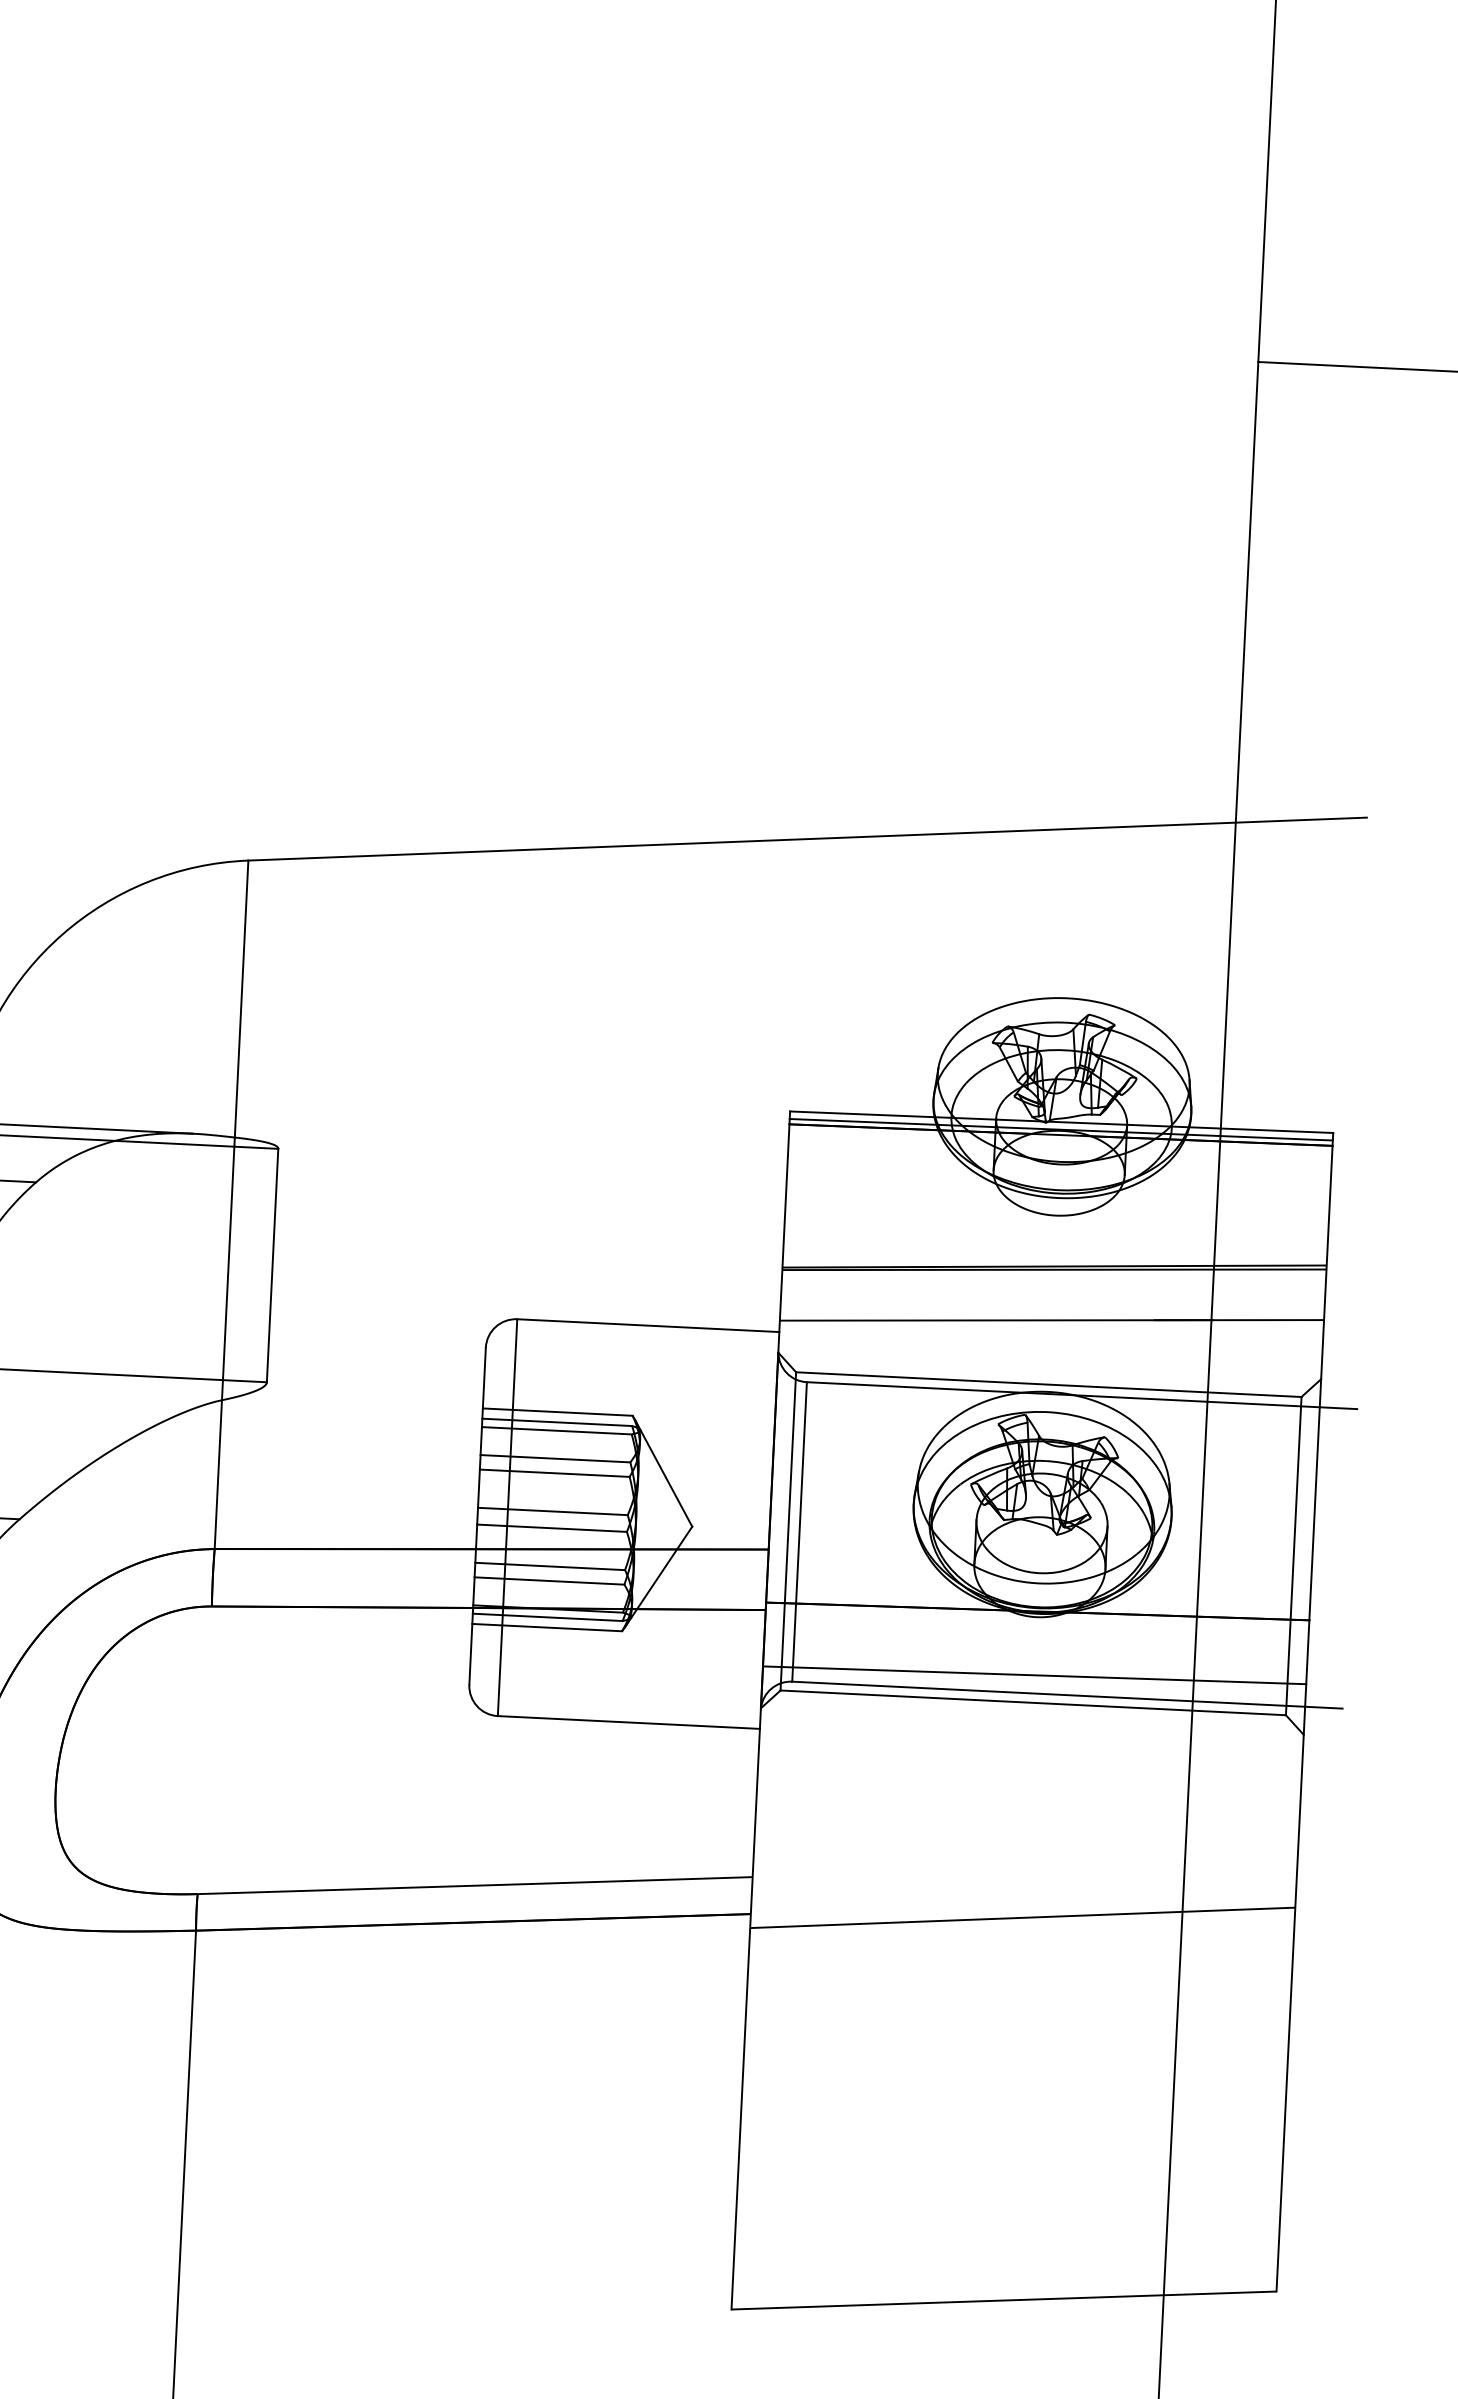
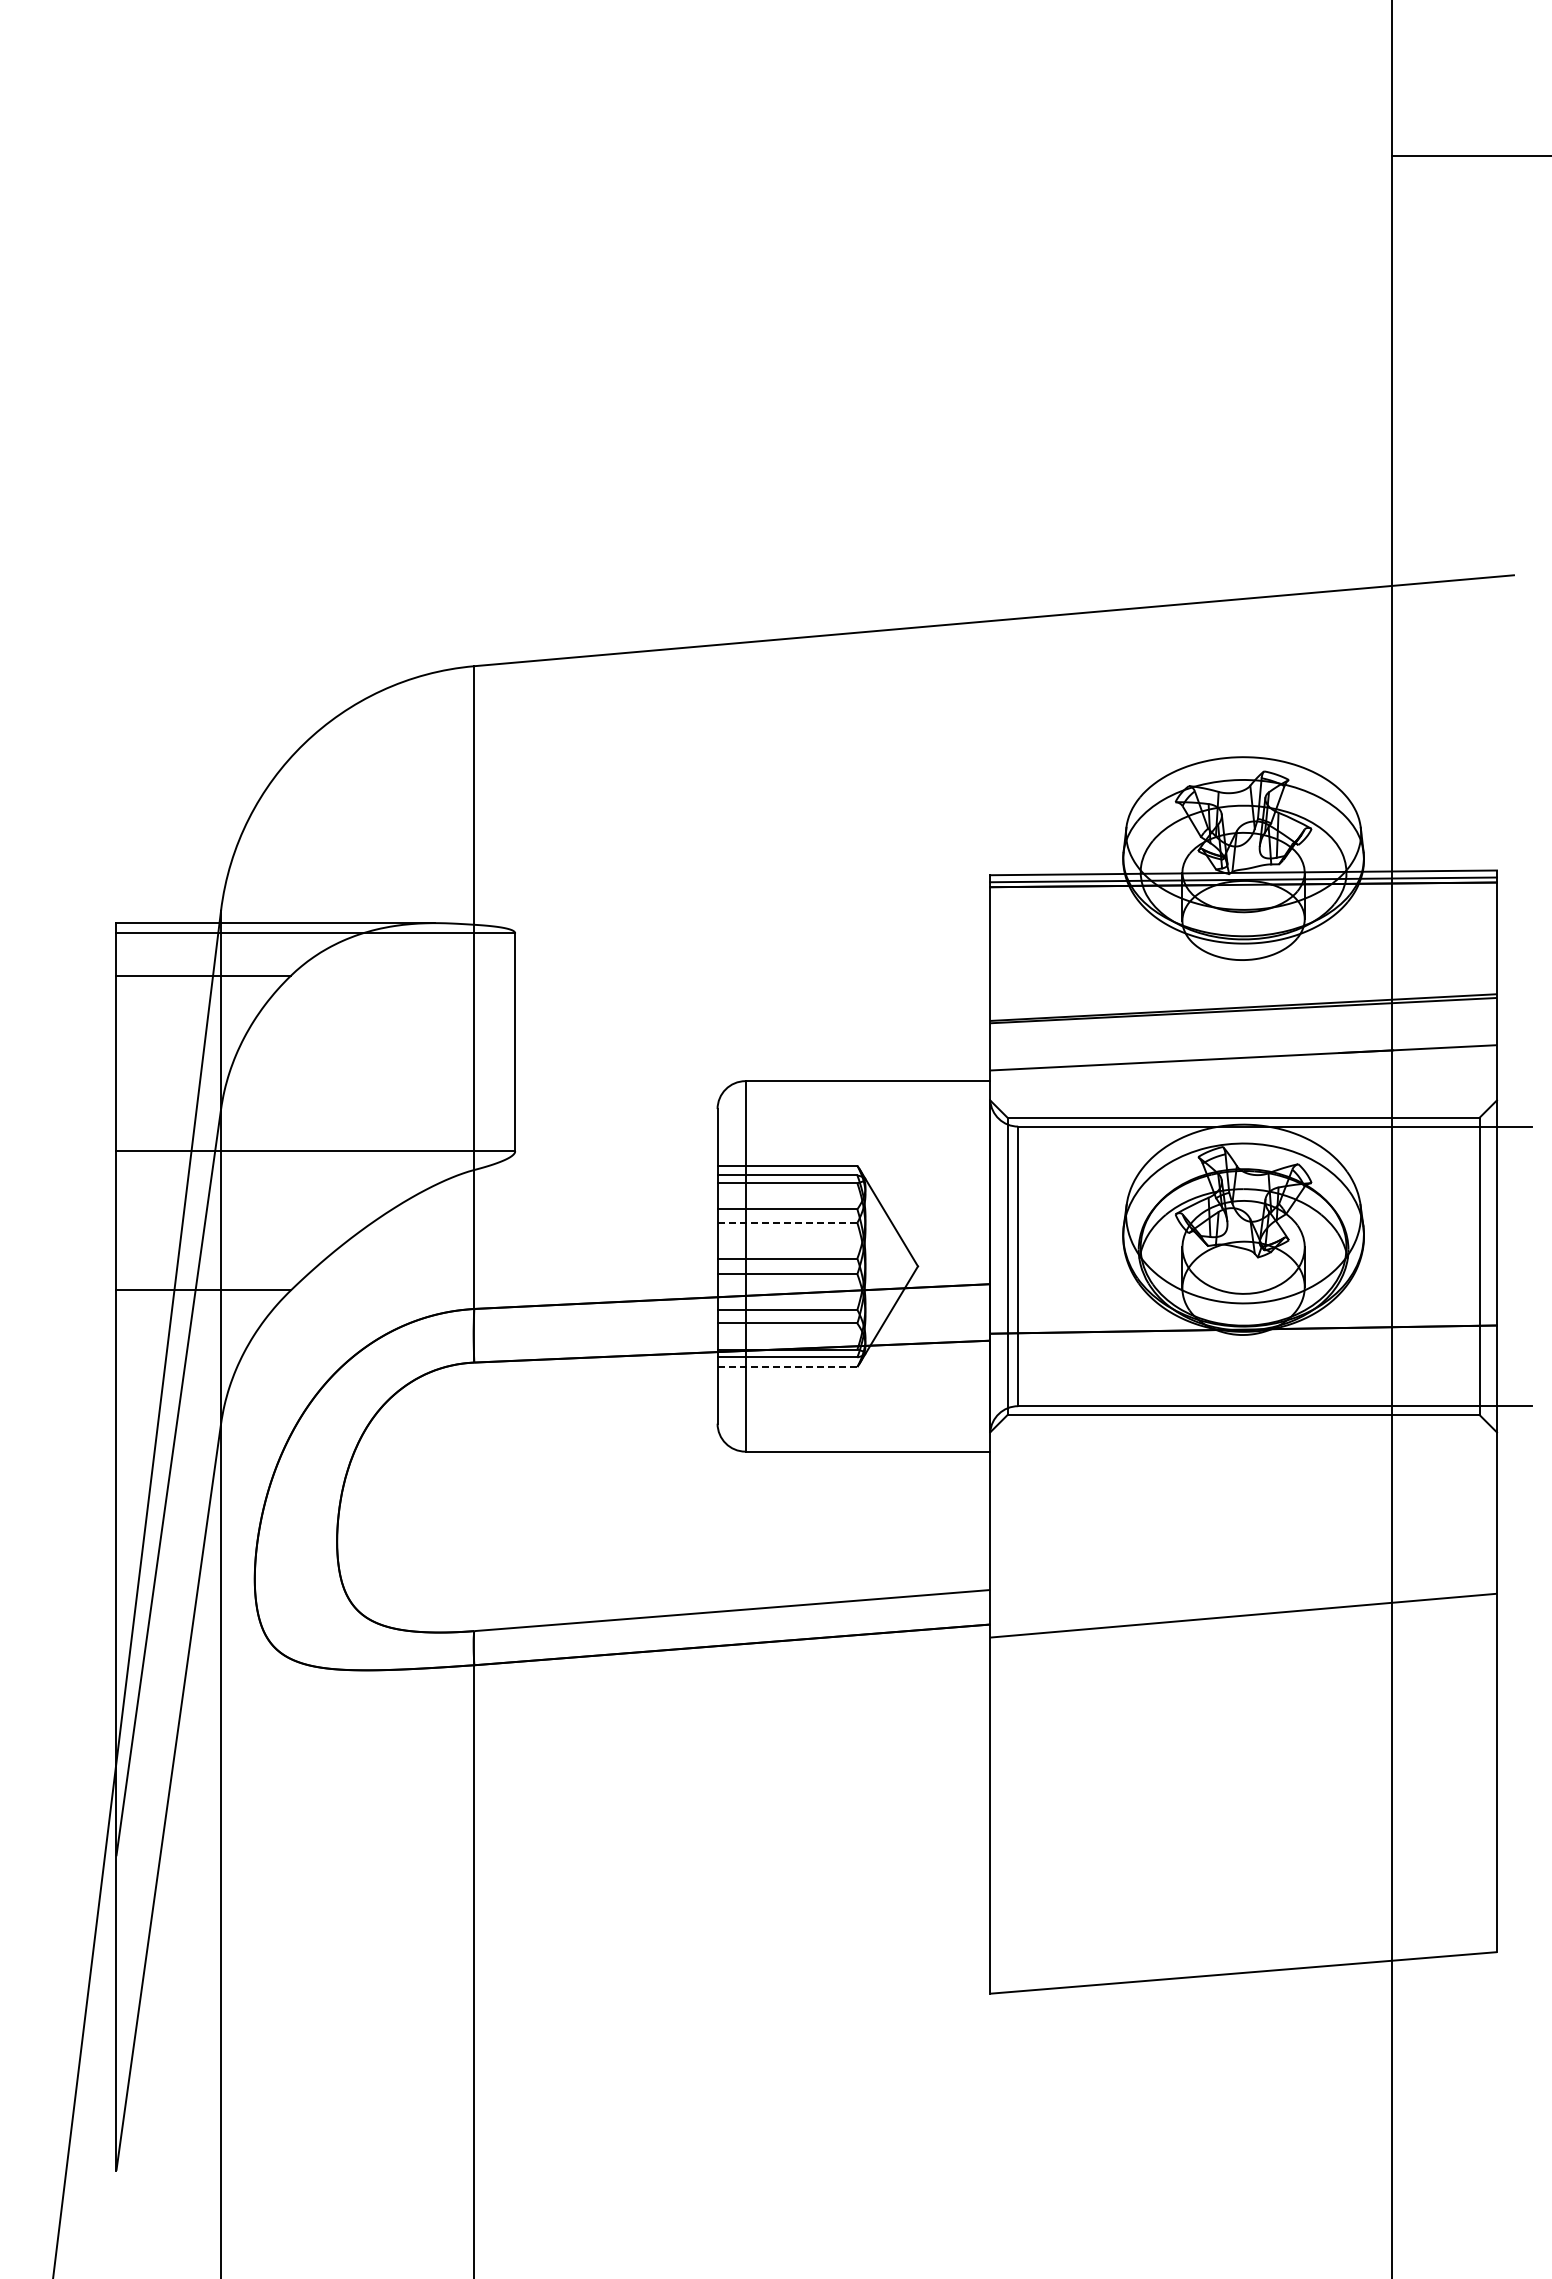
line: (554, 1472) -> (787, 1222), solid -> dashed
line: (547, 1628) -> (787, 1367), solid -> dashed
line: (1034, 1675) -> (1243, 1389), removed

